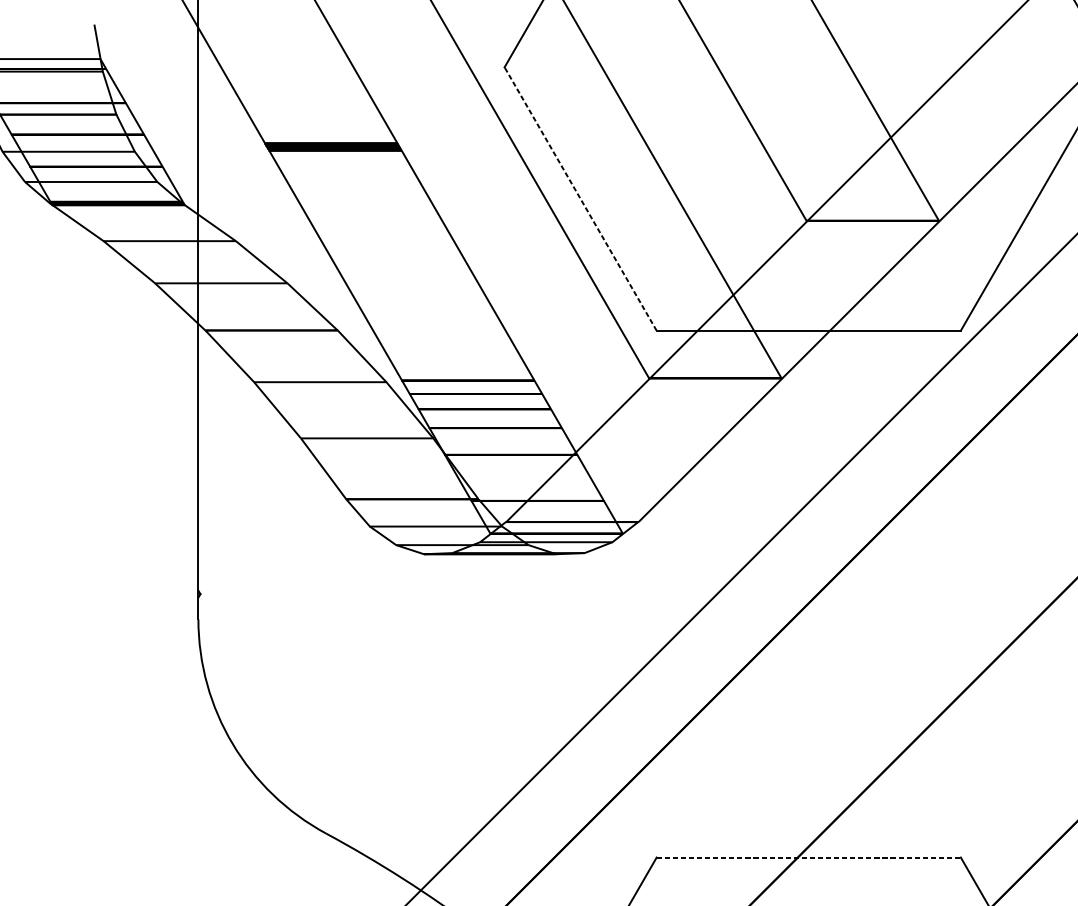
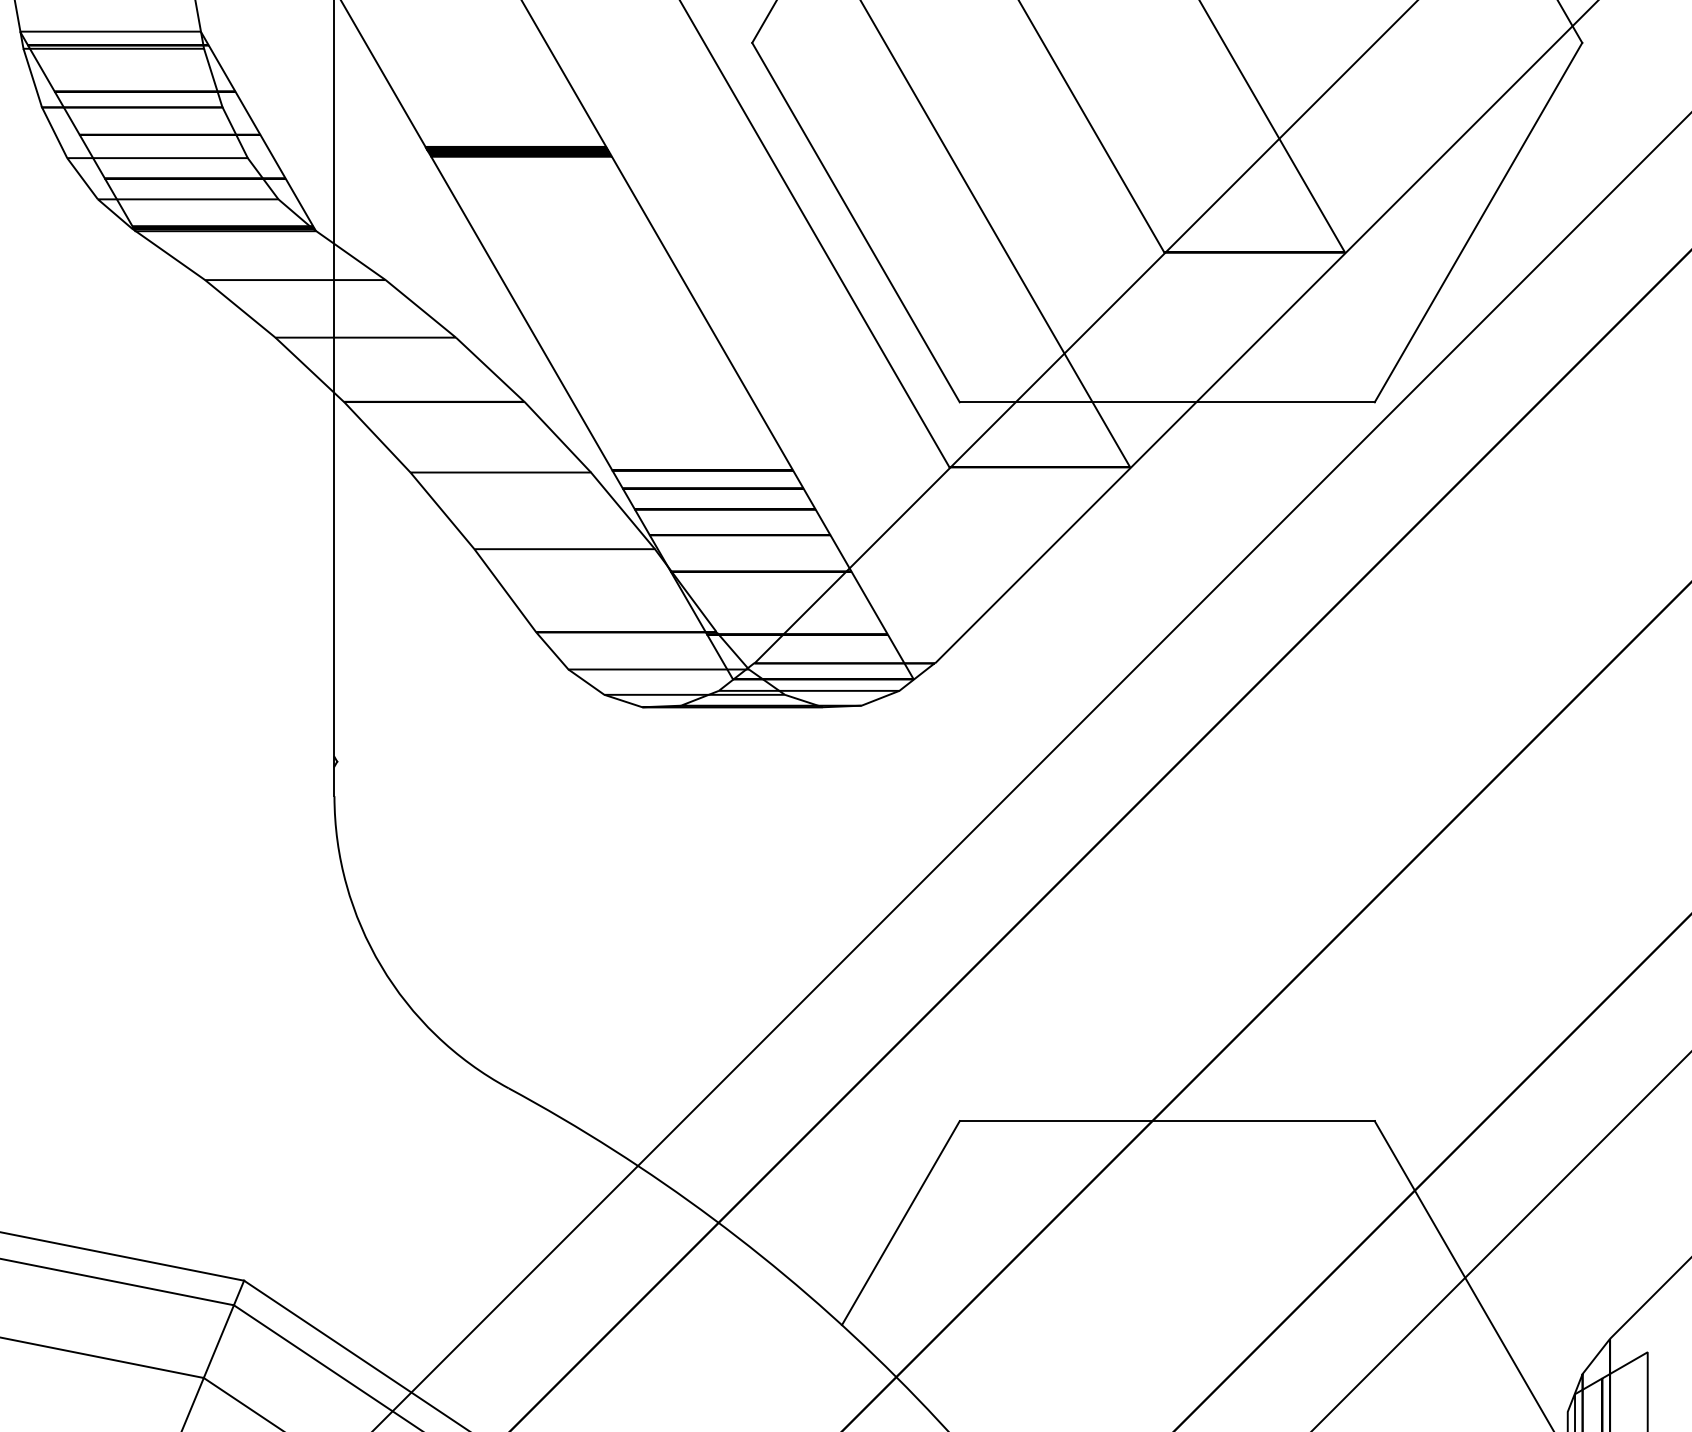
line: (581, 198) -> (856, 222), dashed -> solid
line: (808, 857) -> (1167, 1121), dashed -> solid

